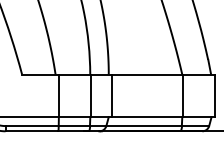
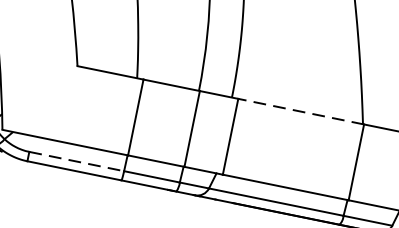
line: (147, 74) -> (301, 111), solid -> dashed
line: (32, 126) -> (77, 162), solid -> dashed

